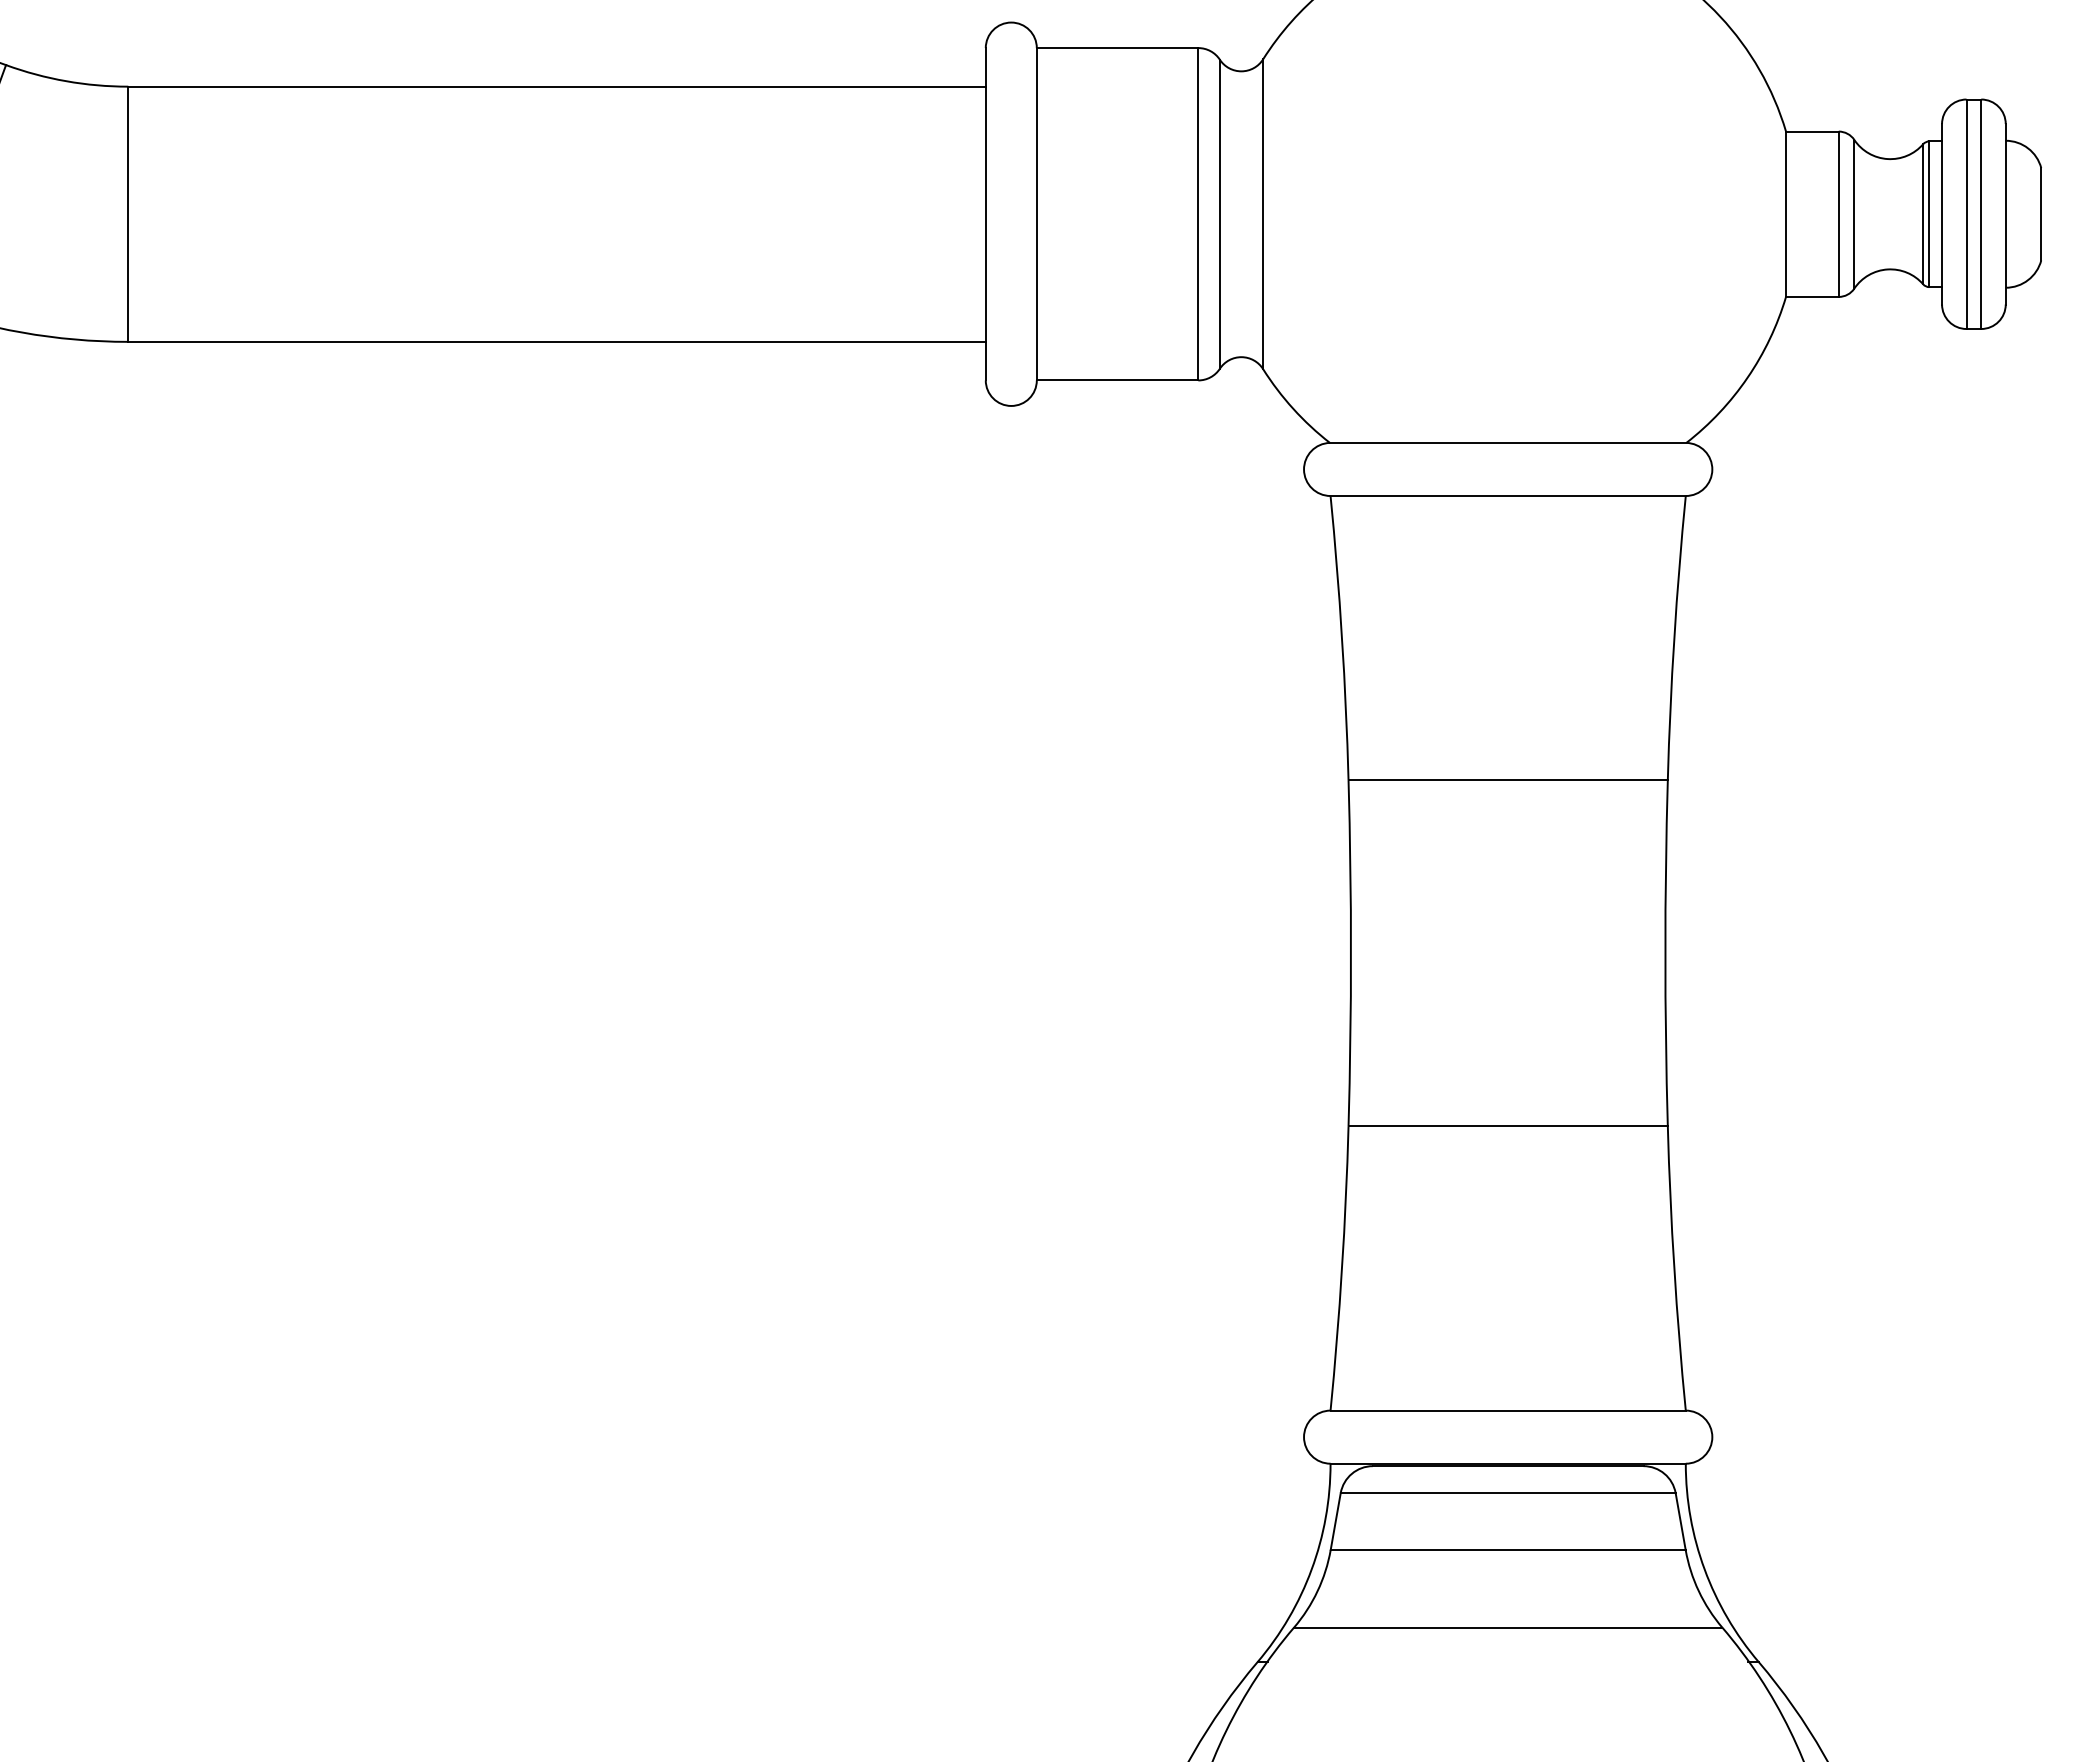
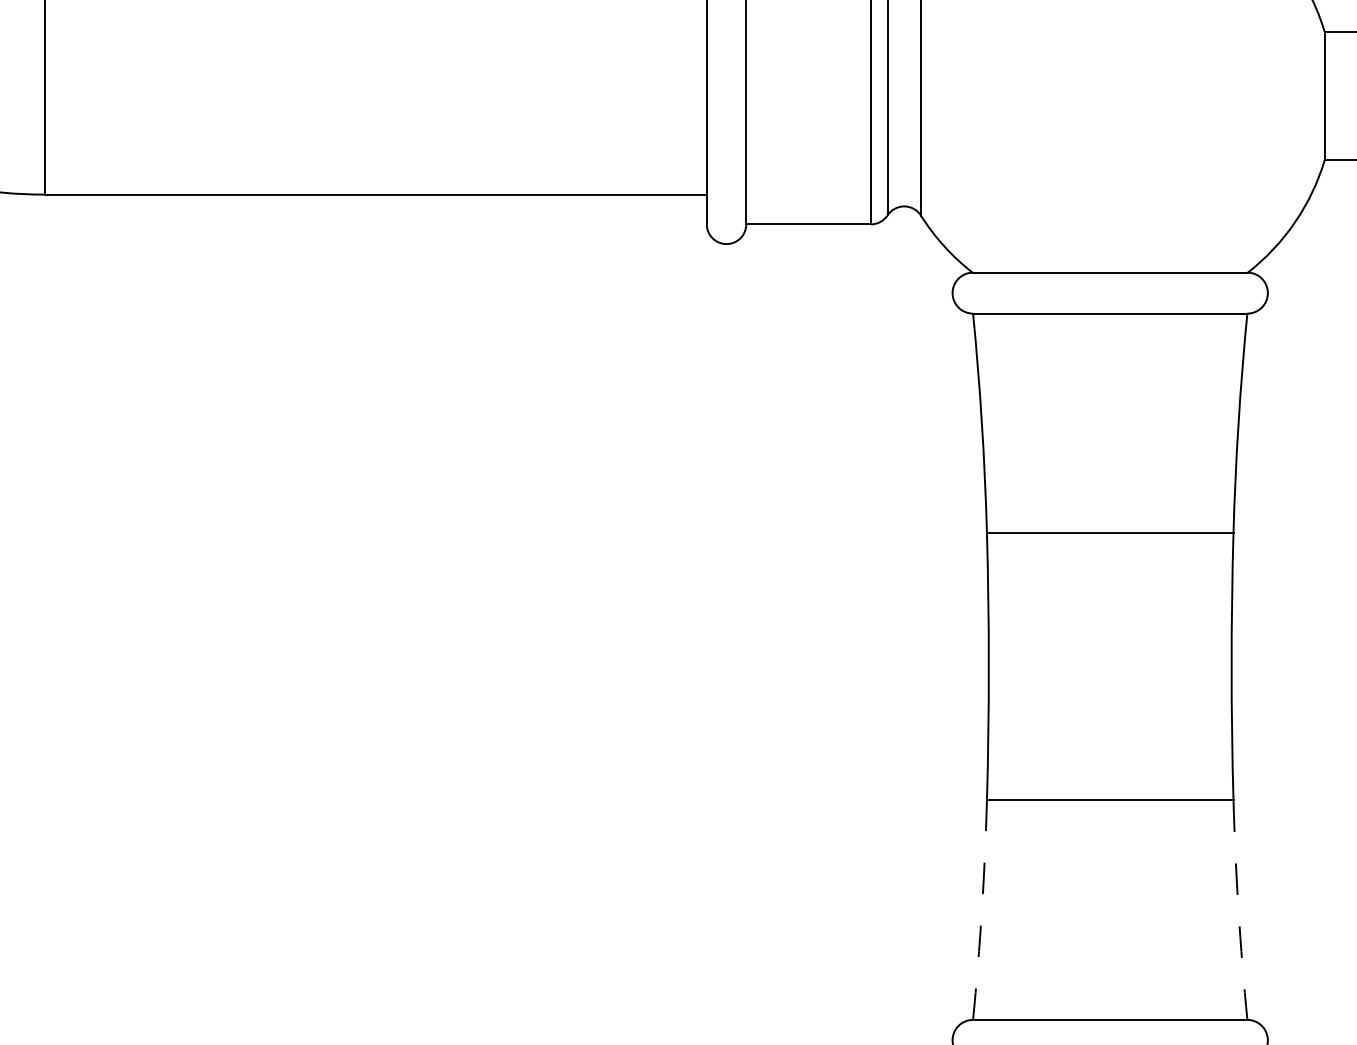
arc: (1342, 1268) -> (982, 910), solid -> dashed
arc: (1674, 1268) -> (1238, 910), solid -> dashed

